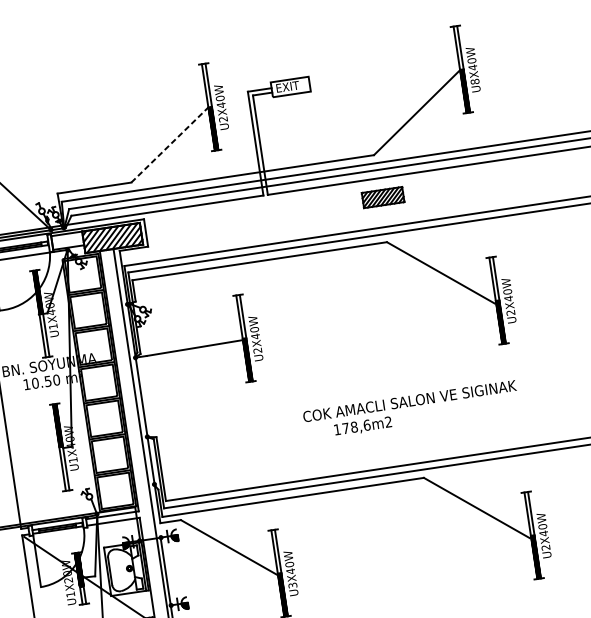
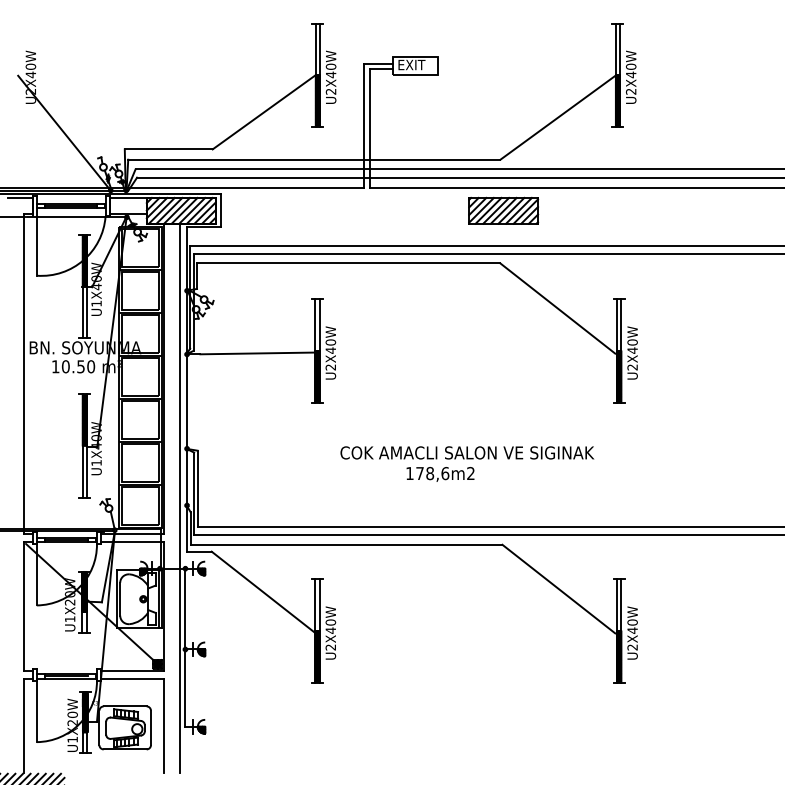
text: (475, 81) -> (631, 91), U8X40W -> U2X40W
line: (170, 145) -> (264, 112), dashed -> solid
part: (382, 197) -> (503, 210), size x1.43
text: (409, 400) -> (467, 452), moved
text: (293, 585) -> (331, 647), U3X40W -> U2X40W

